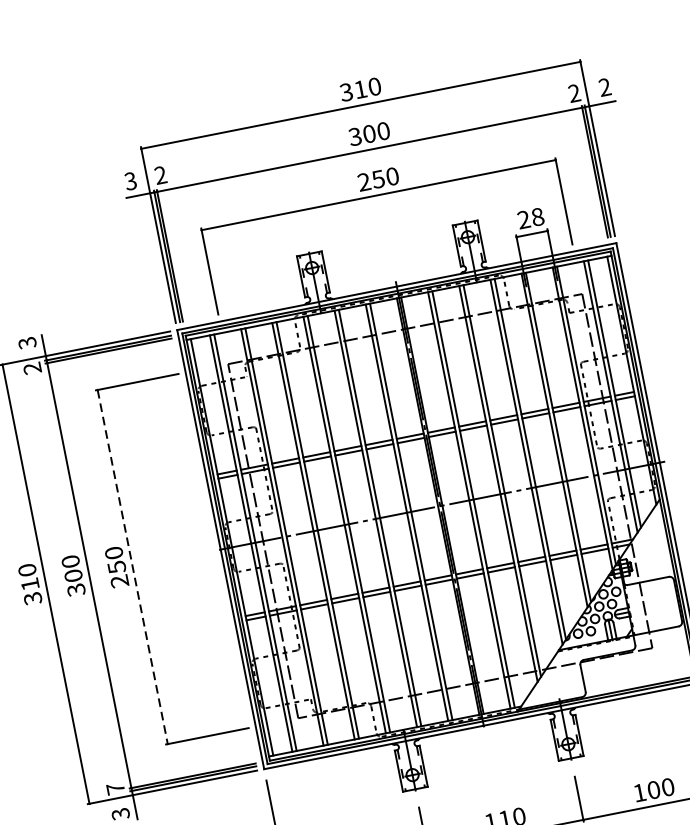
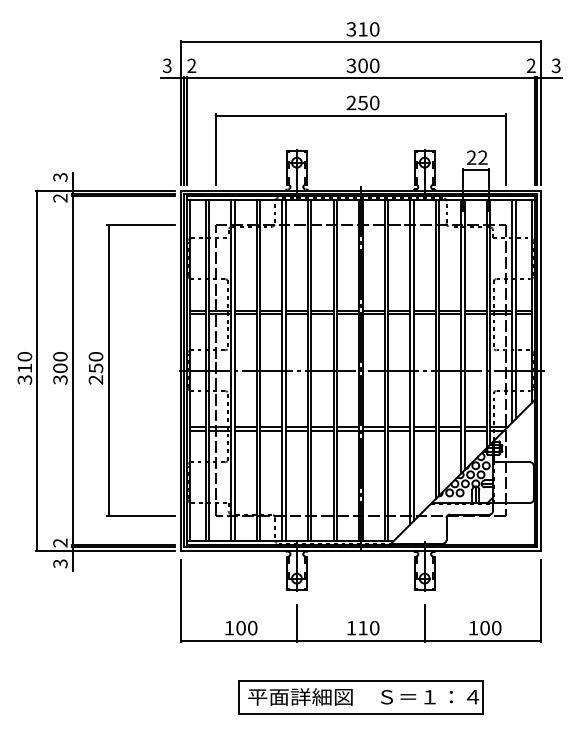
text: (604, 88) -> (555, 66), 2 -> 3
text: (537, 216) -> (482, 157), 28 -> 22
line: (132, 568) -> (108, 371), dashed -> solid
text: (115, 788) -> (60, 542), 7 -> 2

